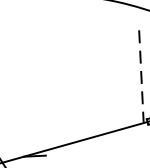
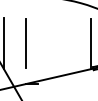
line: (141, 75) -> (91, 43), dashed -> solid
line: (19, 81) -> (25, 43), added

